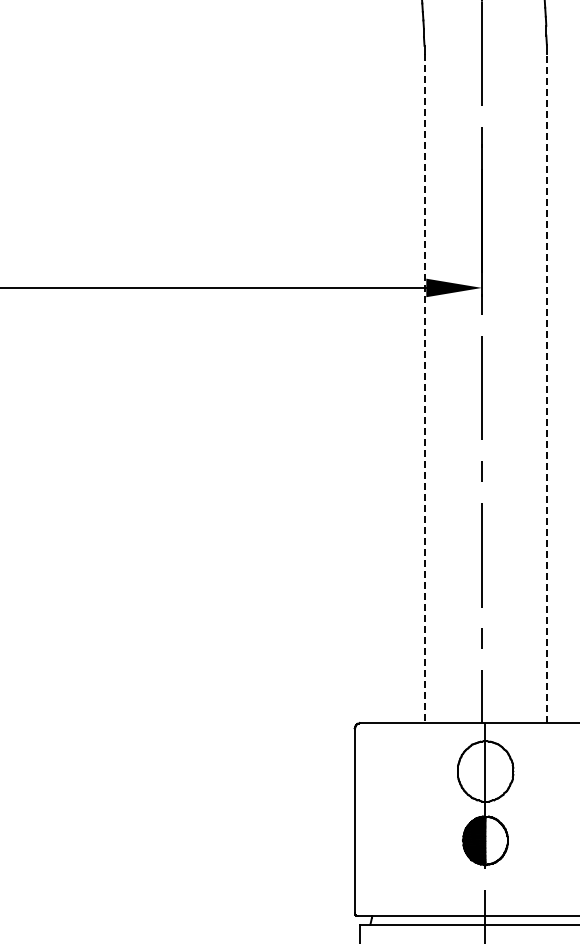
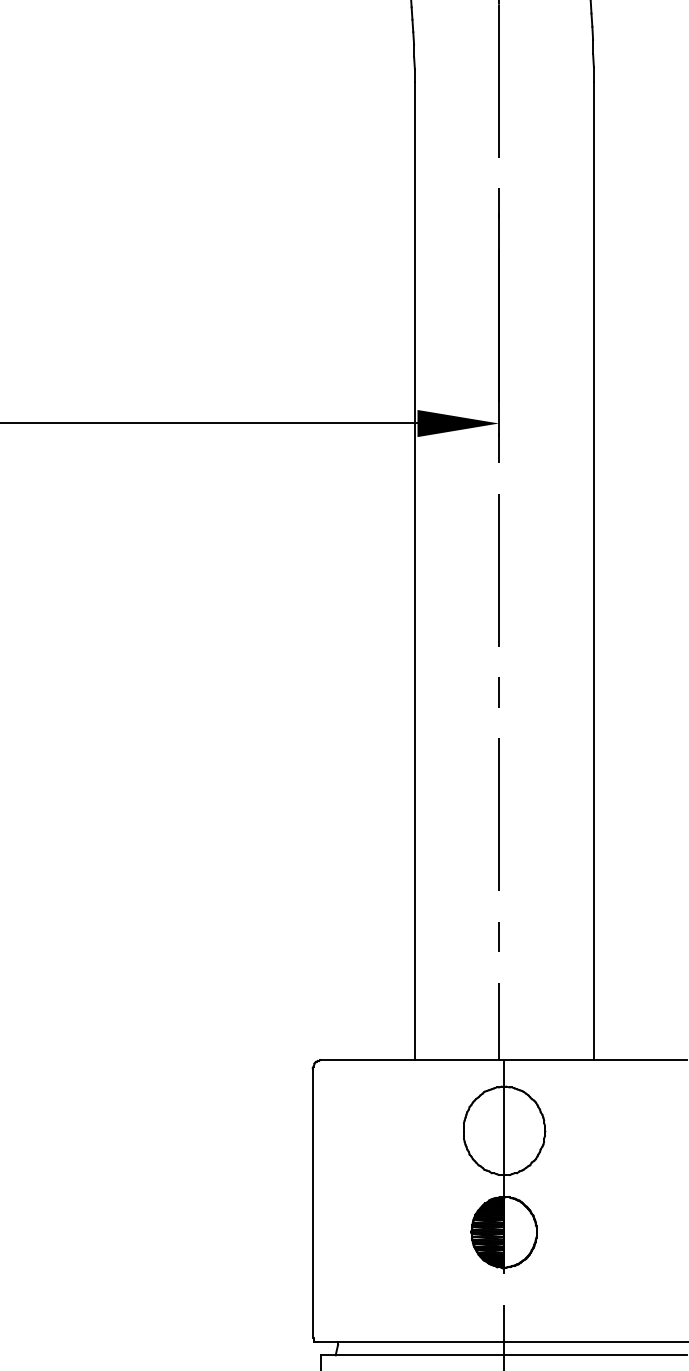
line: (546, 388) -> (593, 570), dashed -> solid
line: (424, 389) -> (414, 572), dashed -> solid

